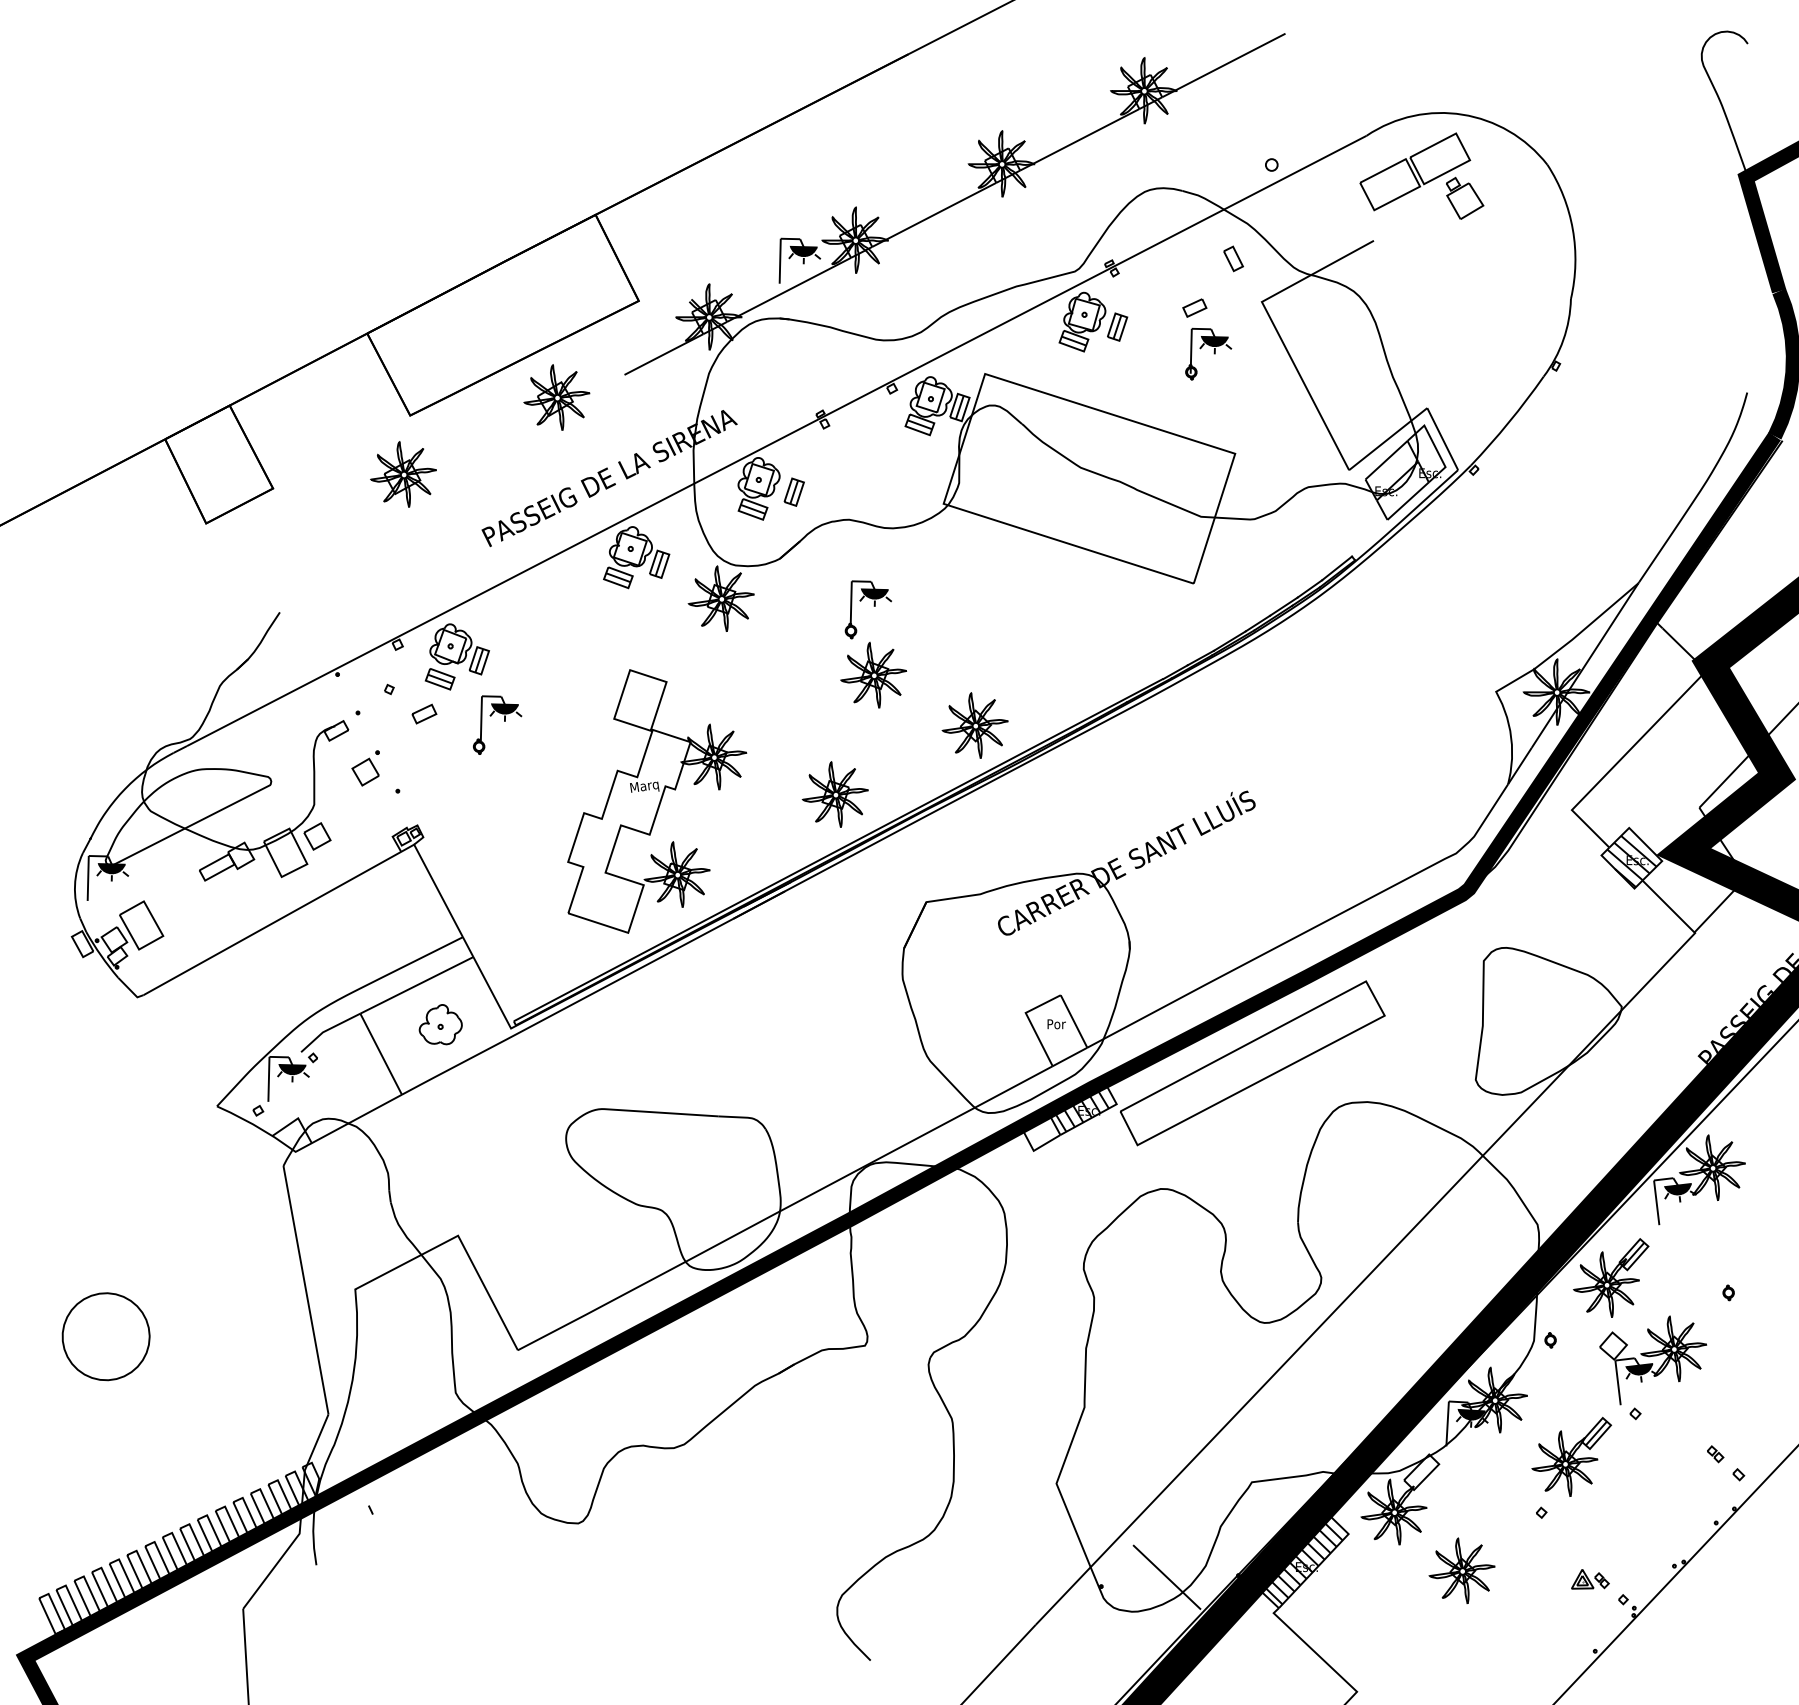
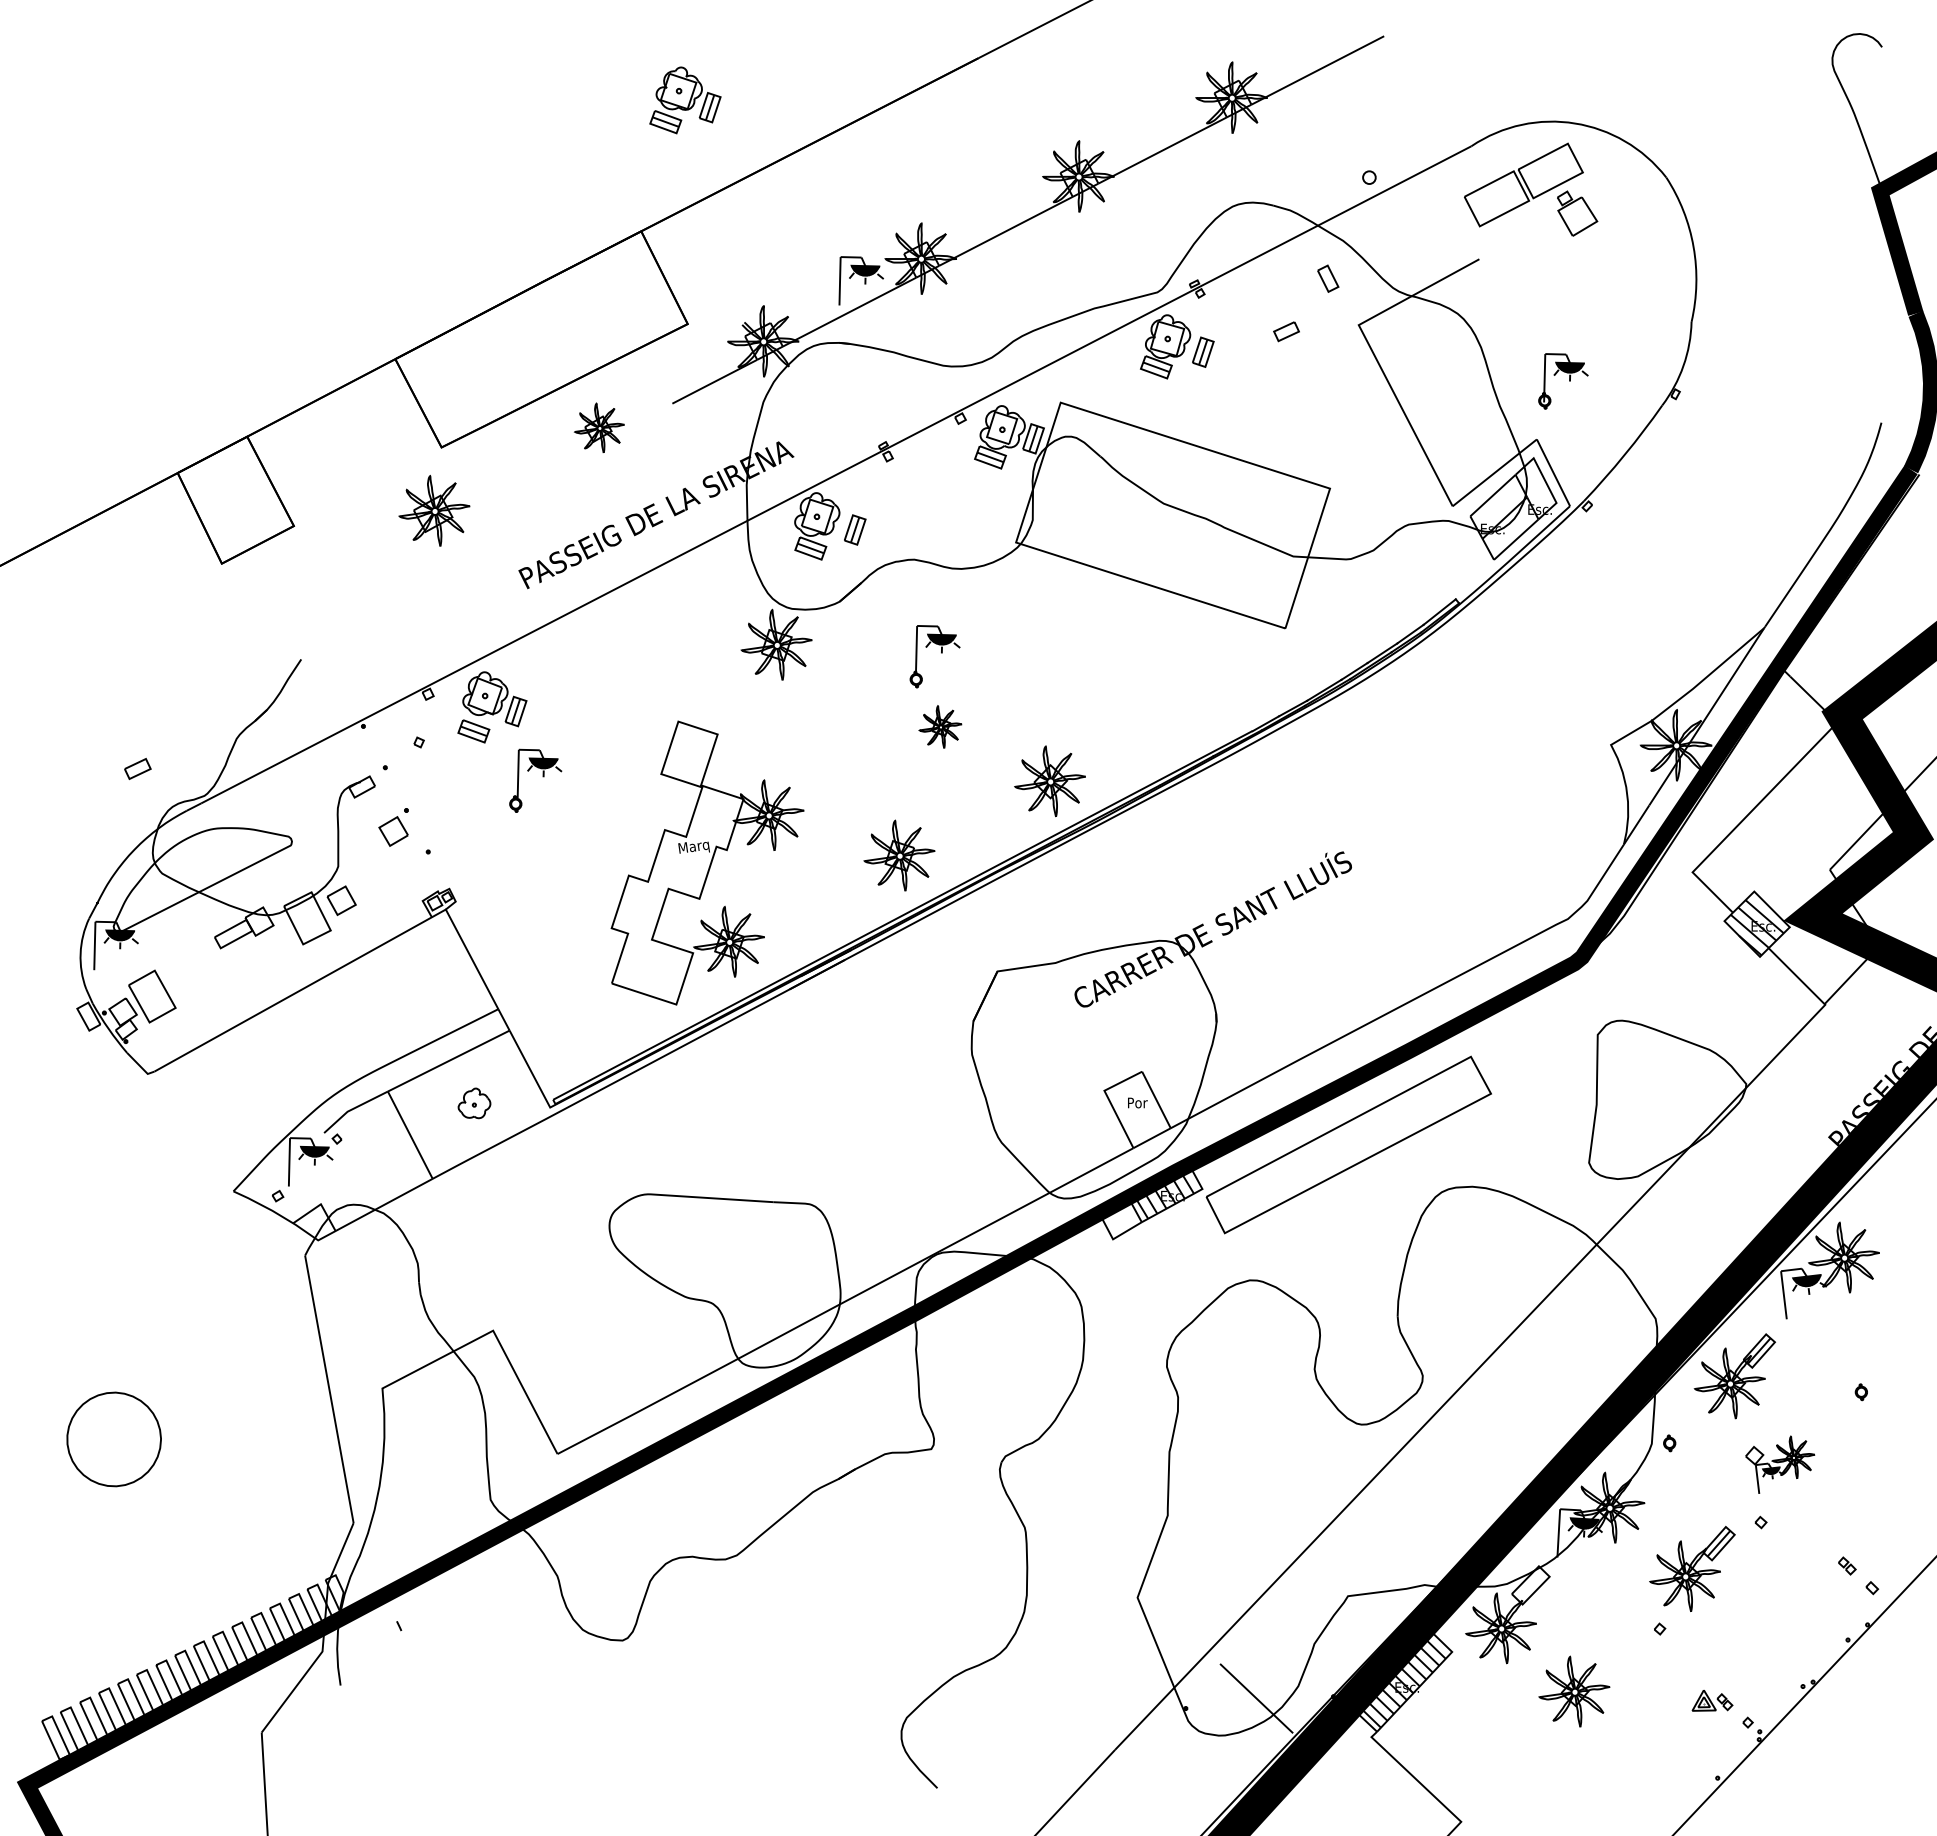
part: (1208, 354) -> (1563, 381), moved
part: (556, 397) -> (599, 427), size x0.7
part: (636, 557) -> (685, 100), moved
part: (873, 674) -> (940, 726), size x0.6
part: (424, 713) -> (137, 768), moved
part: (440, 1024) -> (474, 1103), size x0.7
part: (1653, 1359) -> (1780, 1464), size x0.6

